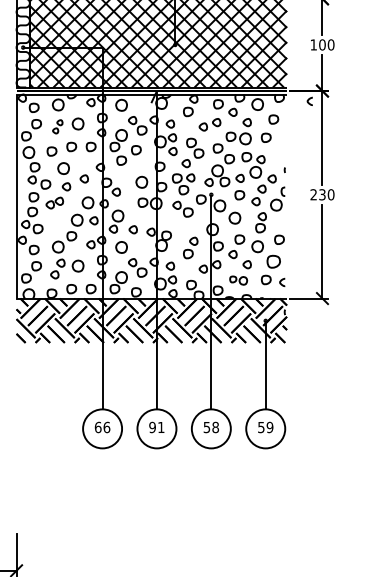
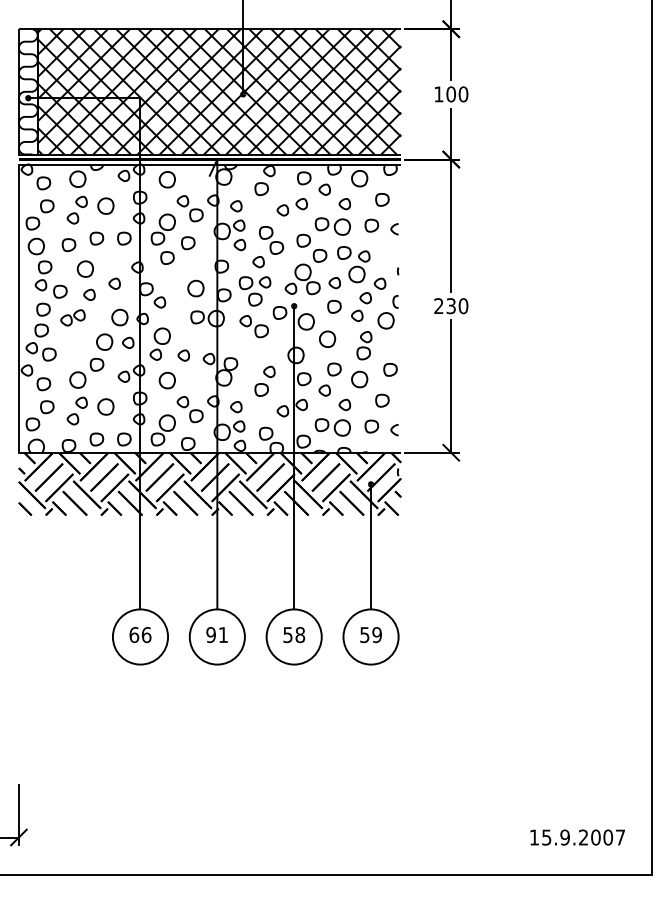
curve: (308, 101) -> (392, 229), moved
part: (57, 126) -> (76, 209), size x1.43
part: (273, 261) -> (382, 400), size x0.71
part: (238, 280) -> (332, 427), size x1.43

